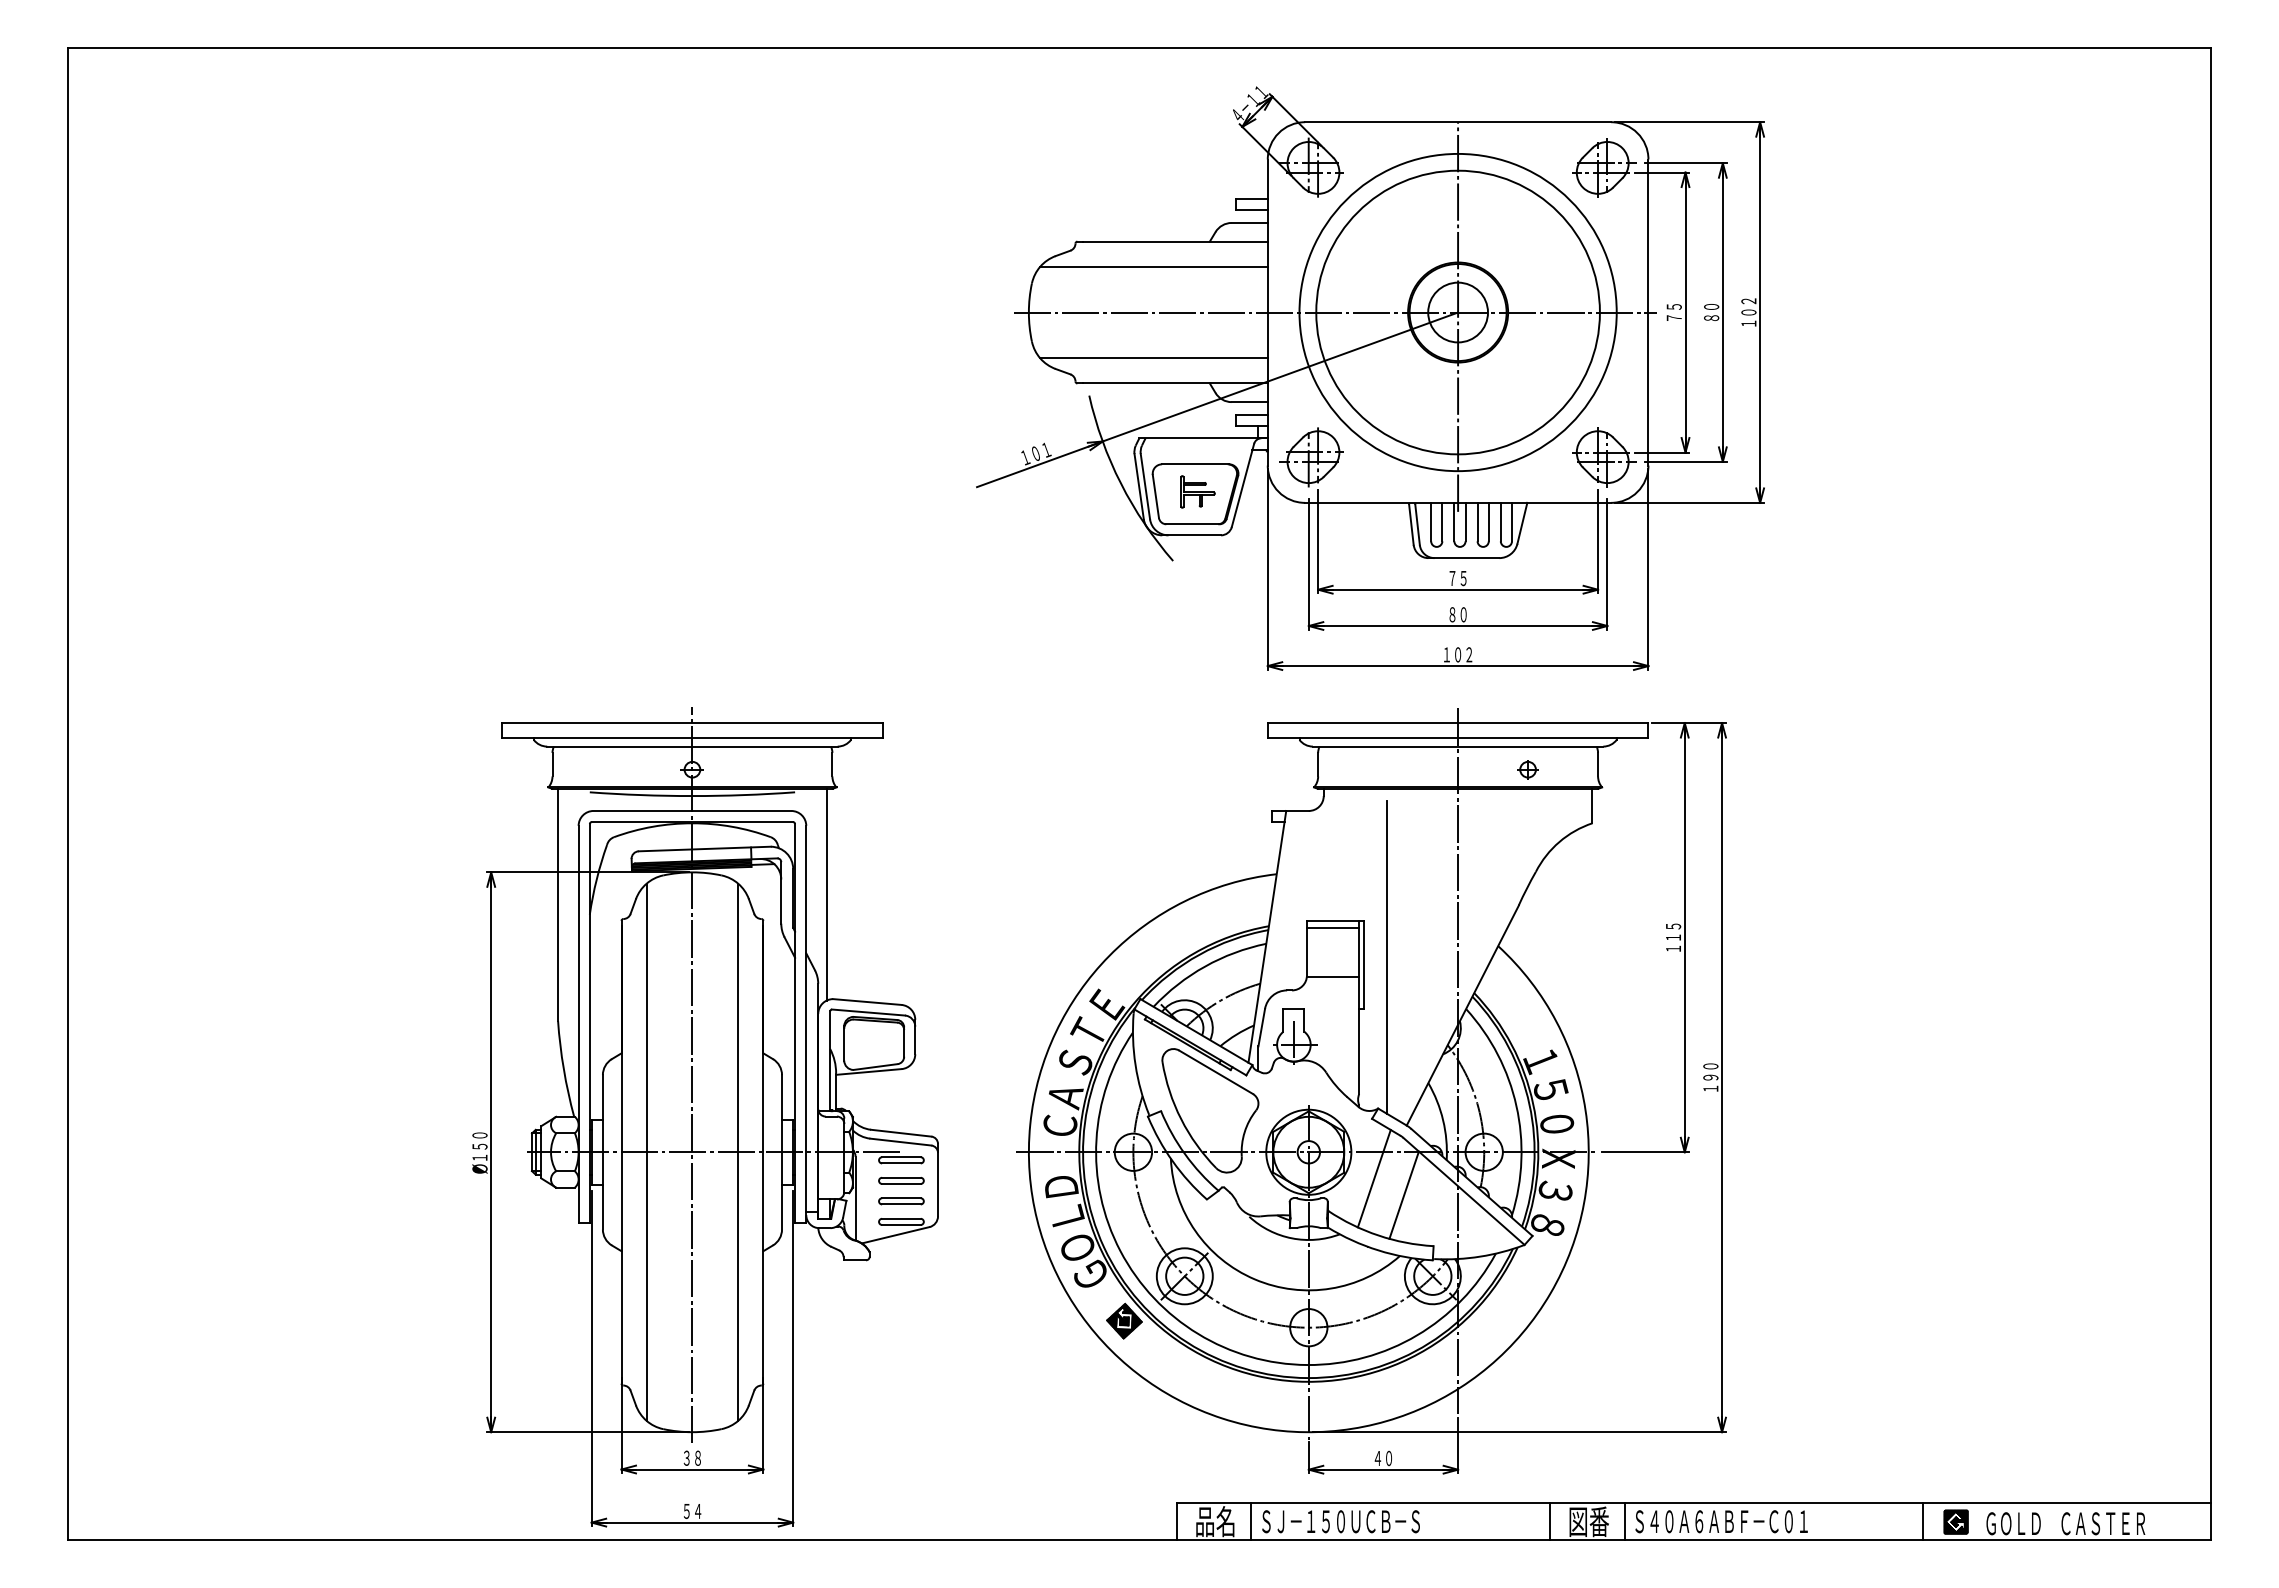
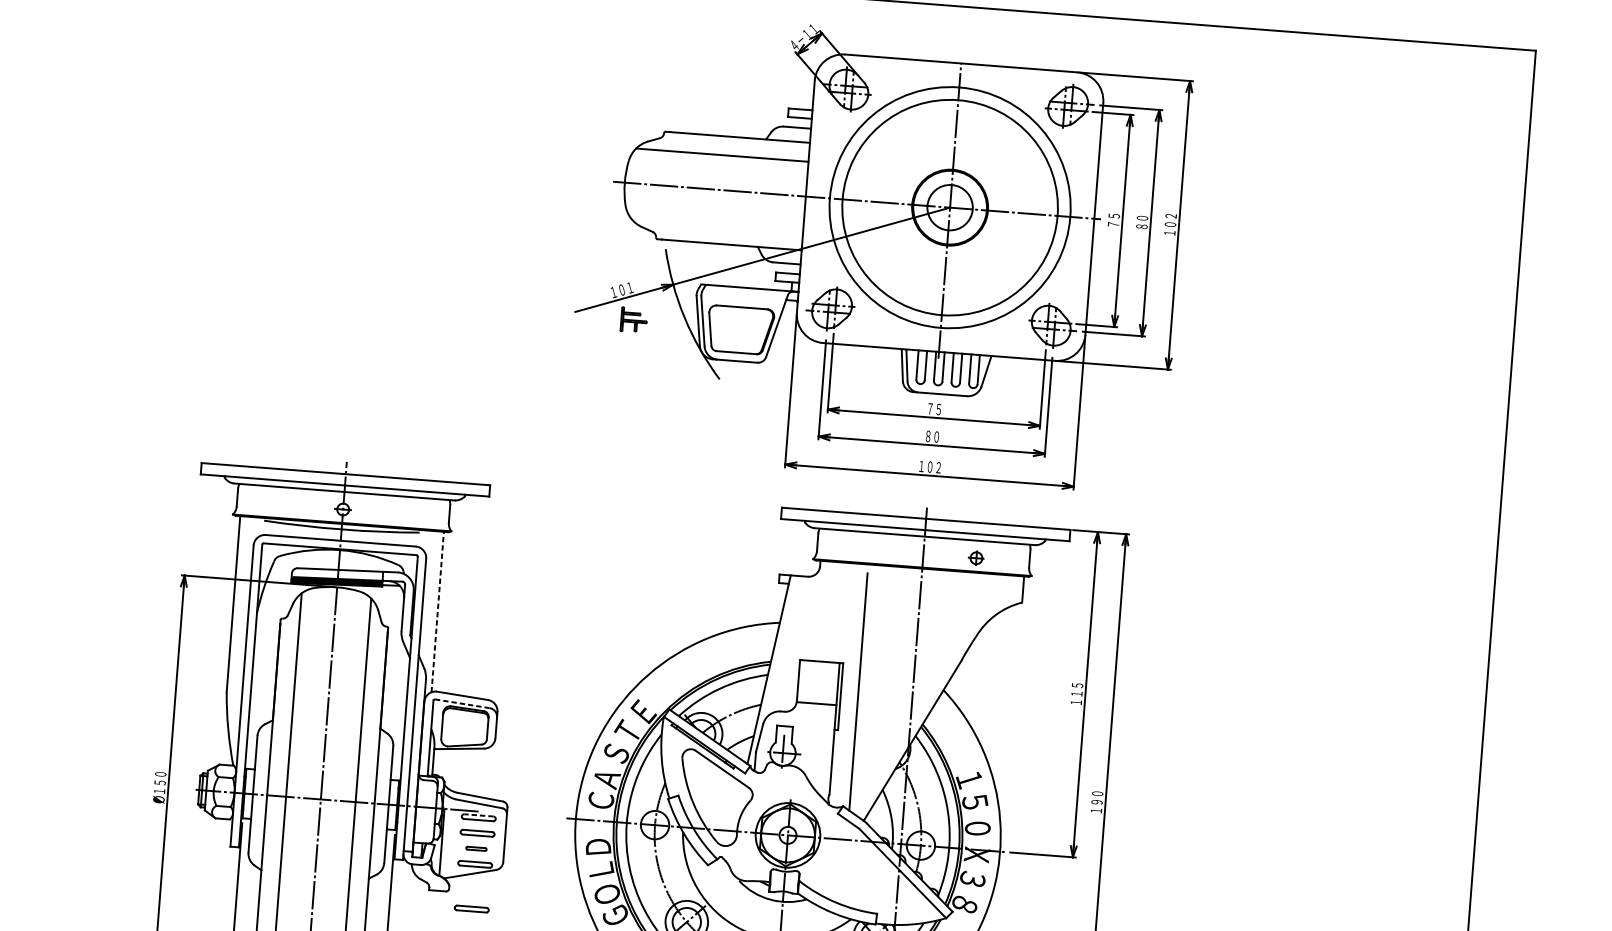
line: (1153, 358) -> (716, 224), removed
part: (1197, 491) -> (633, 319), moved
line: (826, 894) -> (437, 611), solid -> dashed
line: (1332, 928) -> (819, 667), removed
line: (868, 1012) -> (462, 703), solid -> dashed
line: (900, 1157) -> (478, 815), solid -> dashed
line: (1373, 1178) -> (835, 859), removed
line: (1403, 1194) -> (857, 872), removed
part: (901, 1201) -> (476, 848), size x0.6
part: (901, 1280) -> (471, 908), added

